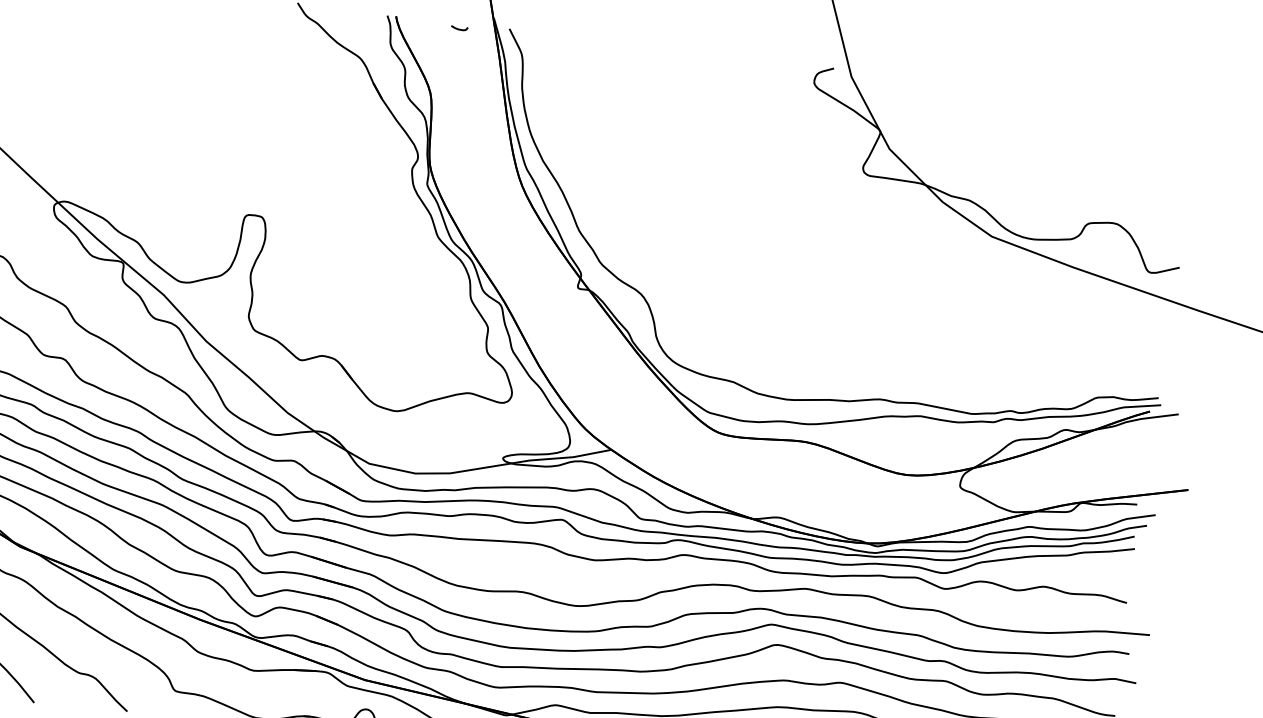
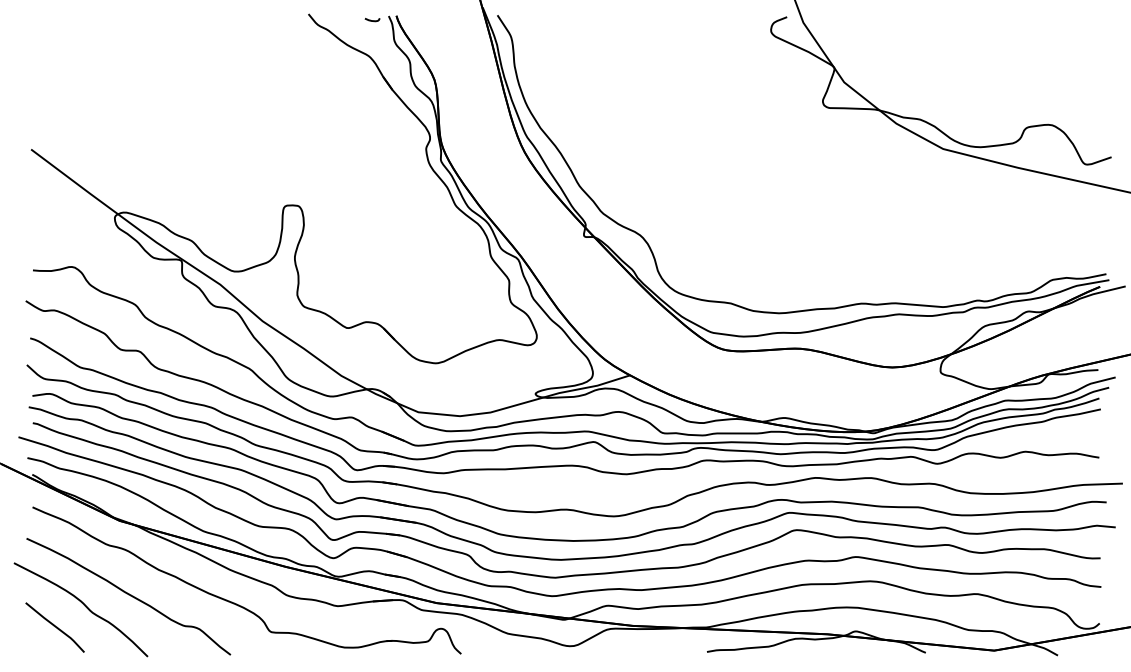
curve: (459, 28) -> (372, 20), moved

